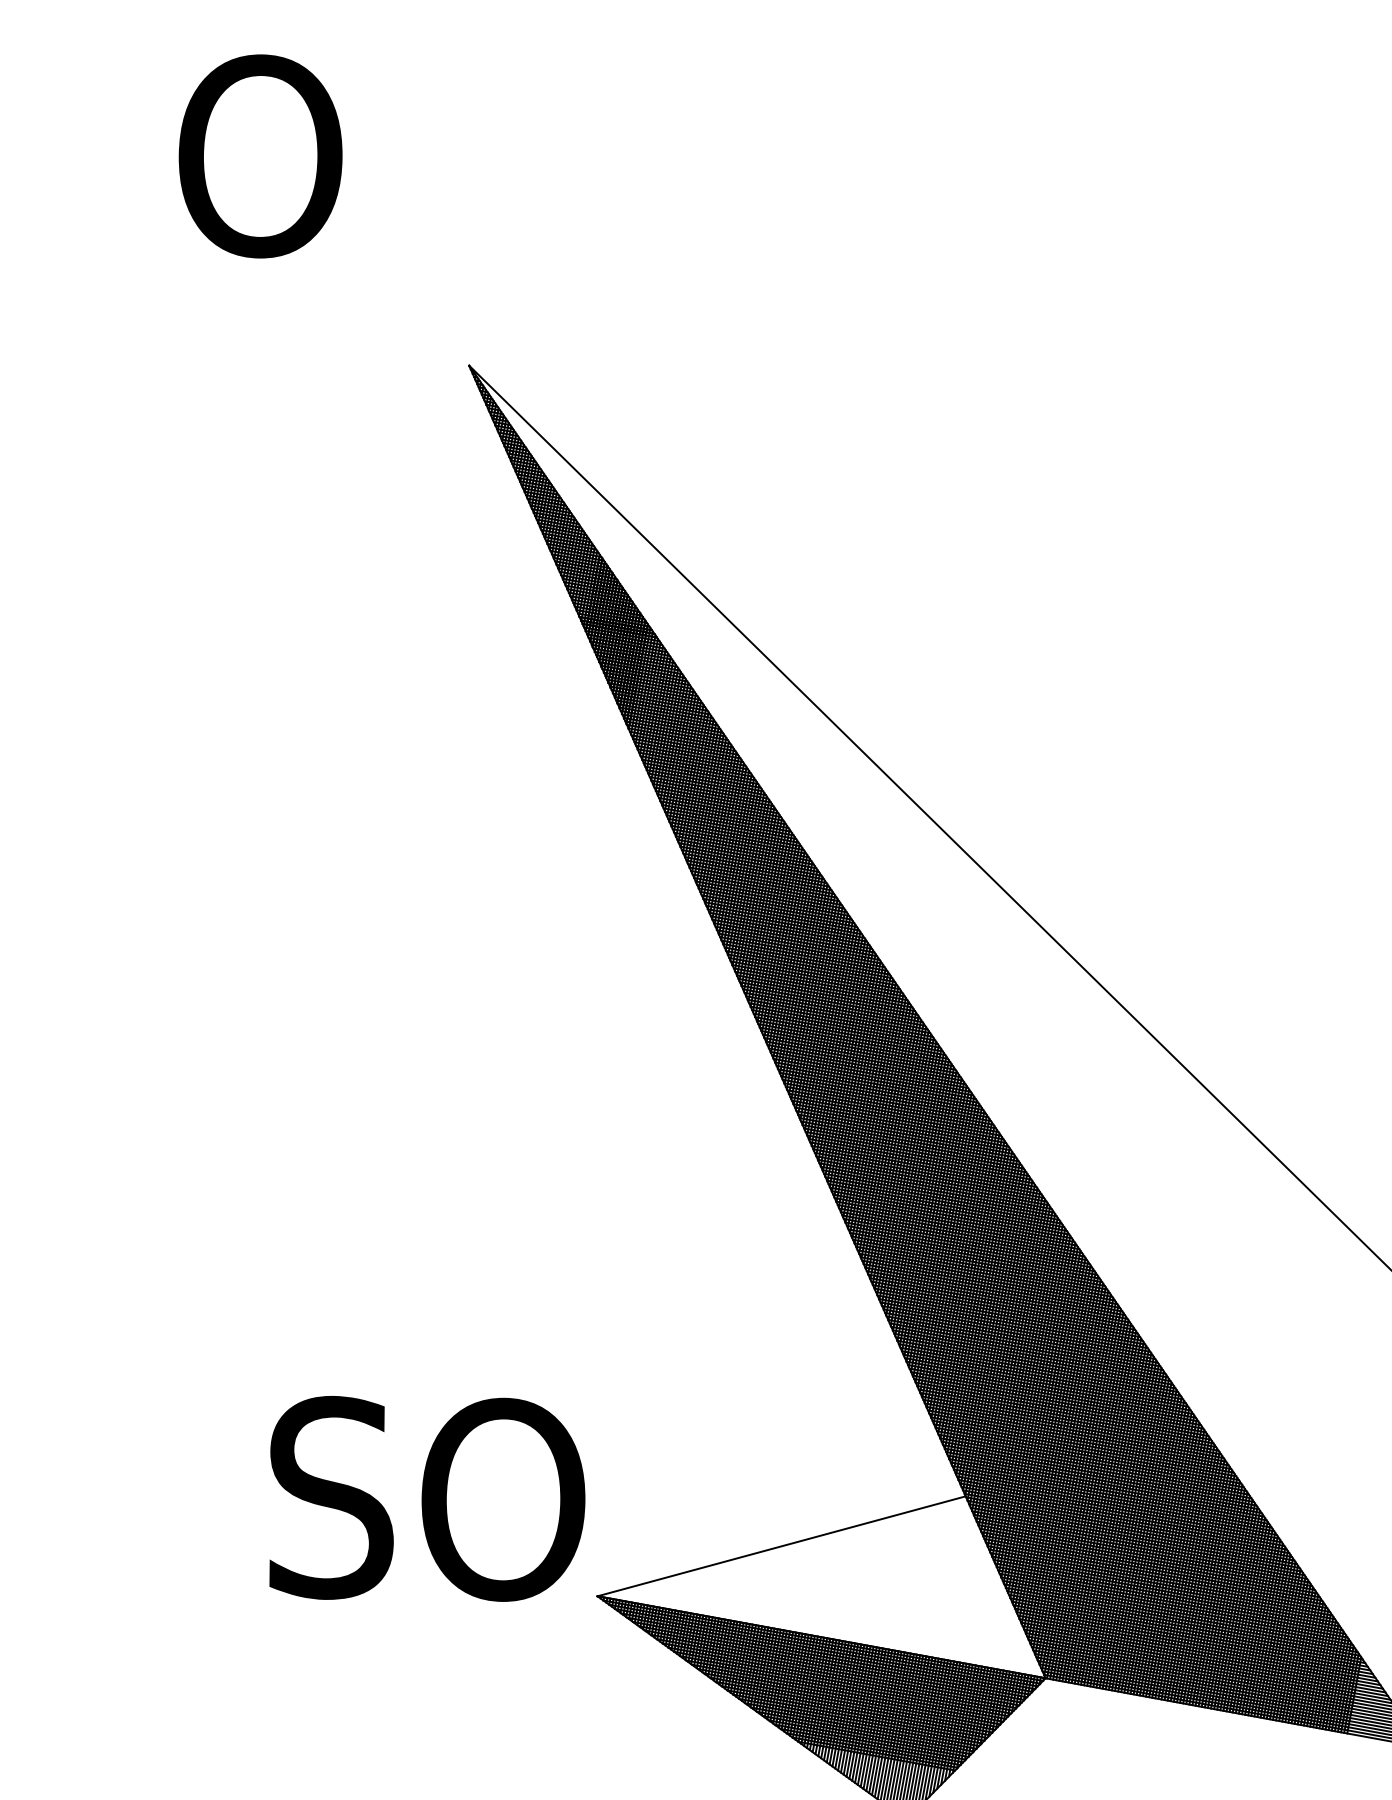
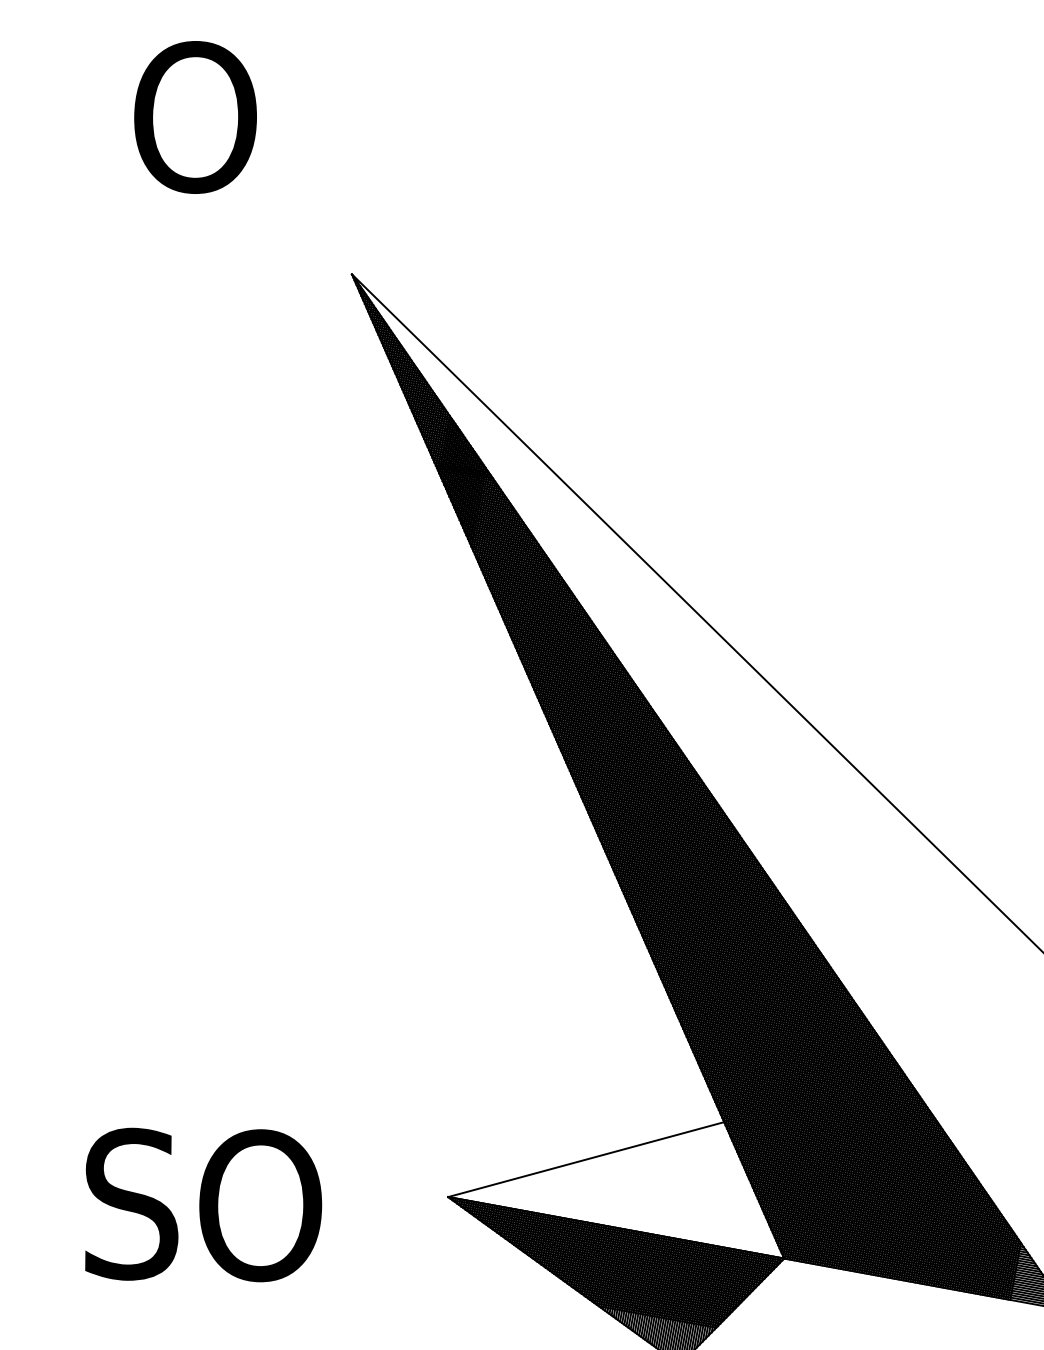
text: (427, 1498) -> (203, 1204), moved

